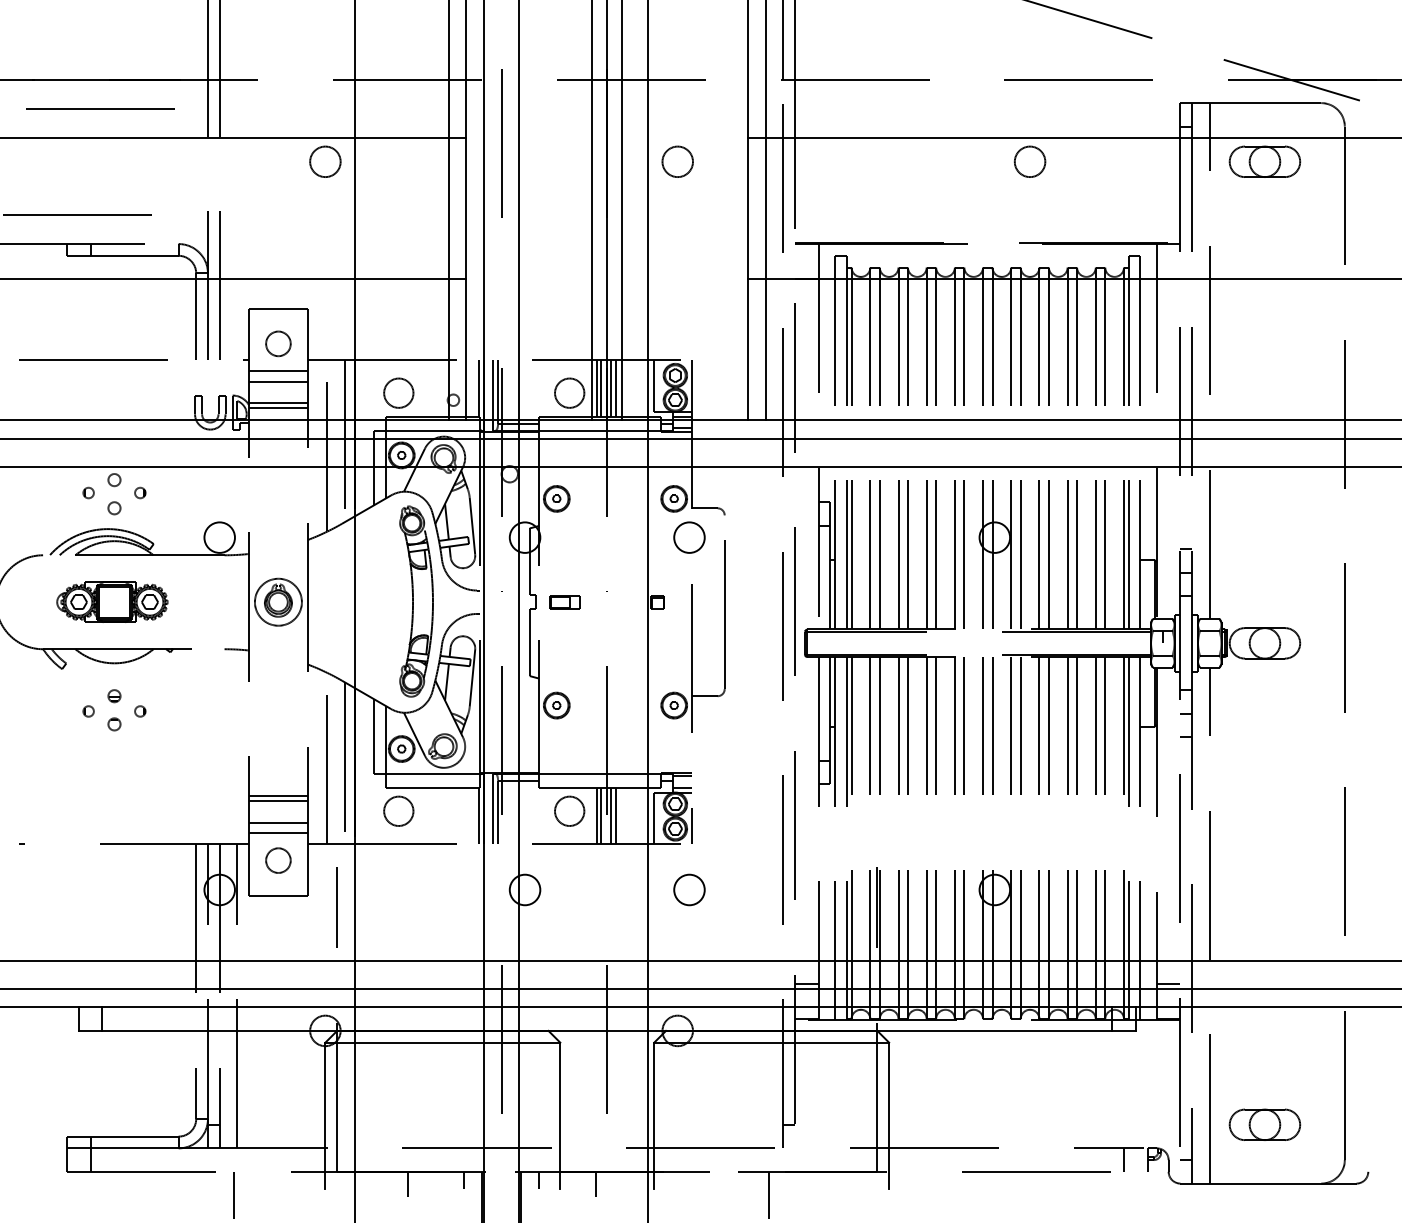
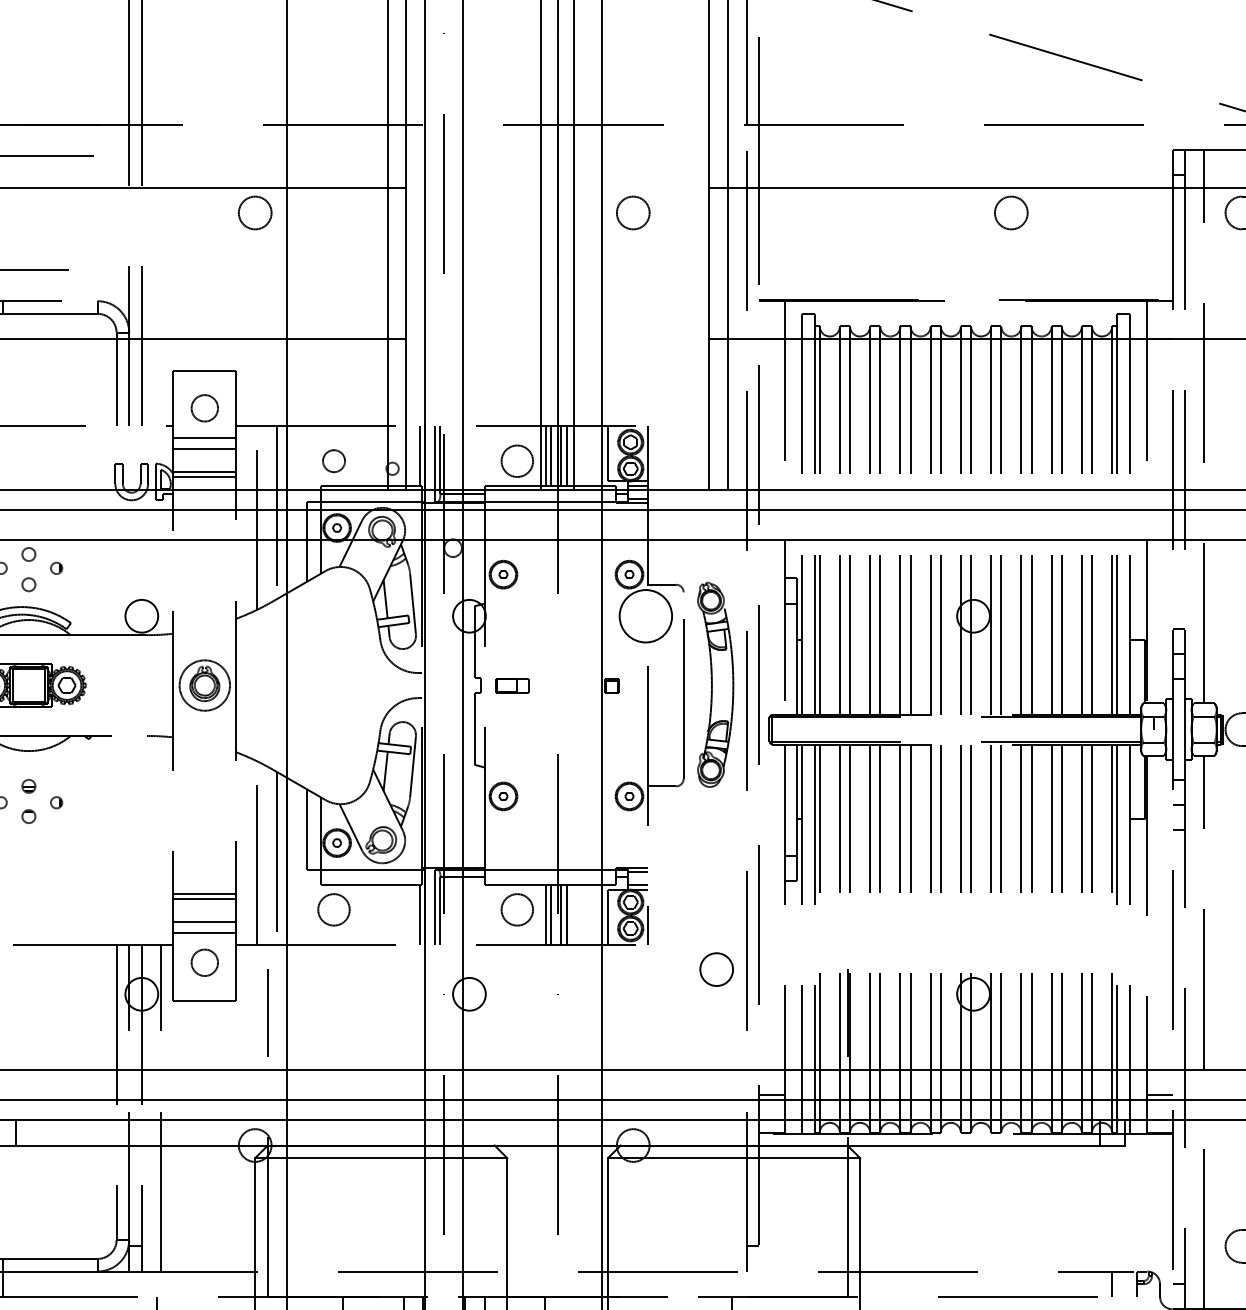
circle: (398, 392) -> (333, 460), size x0.7
circle: (689, 537) -> (645, 616), size x1.6
part: (416, 601) -> (715, 684), moved
circle: (689, 889) -> (716, 969), moved

